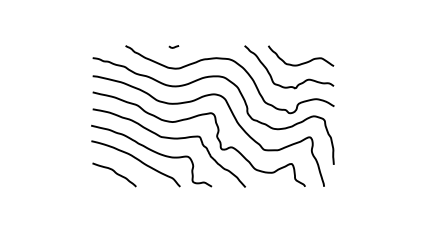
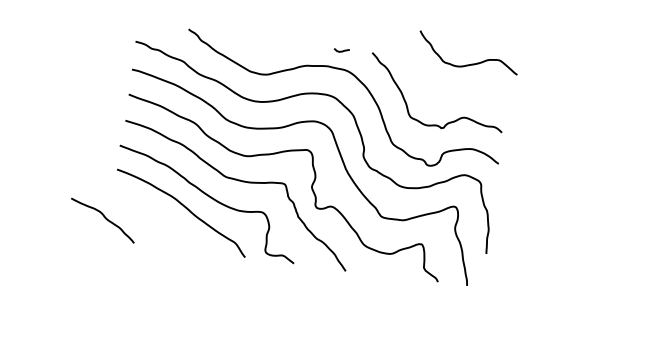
curve: (173, 46) -> (341, 49), moved
curve: (302, 62) -> (469, 63), moved
curve: (115, 173) -> (104, 218), moved

